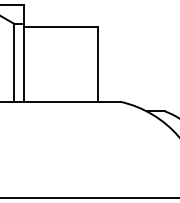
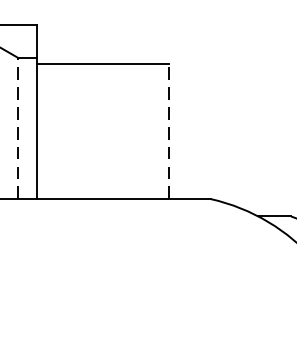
line: (13, 62) -> (17, 128), solid -> dashed
line: (97, 64) -> (169, 131), solid -> dashed

